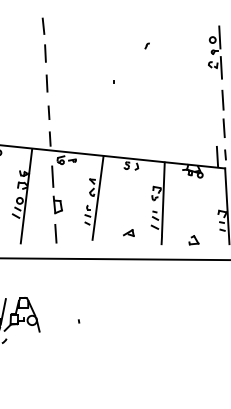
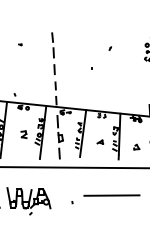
part: (129, 231) -> (100, 141), moved
part: (193, 238) -> (136, 146), moved
line: (148, 308) -> (111, 195), added

